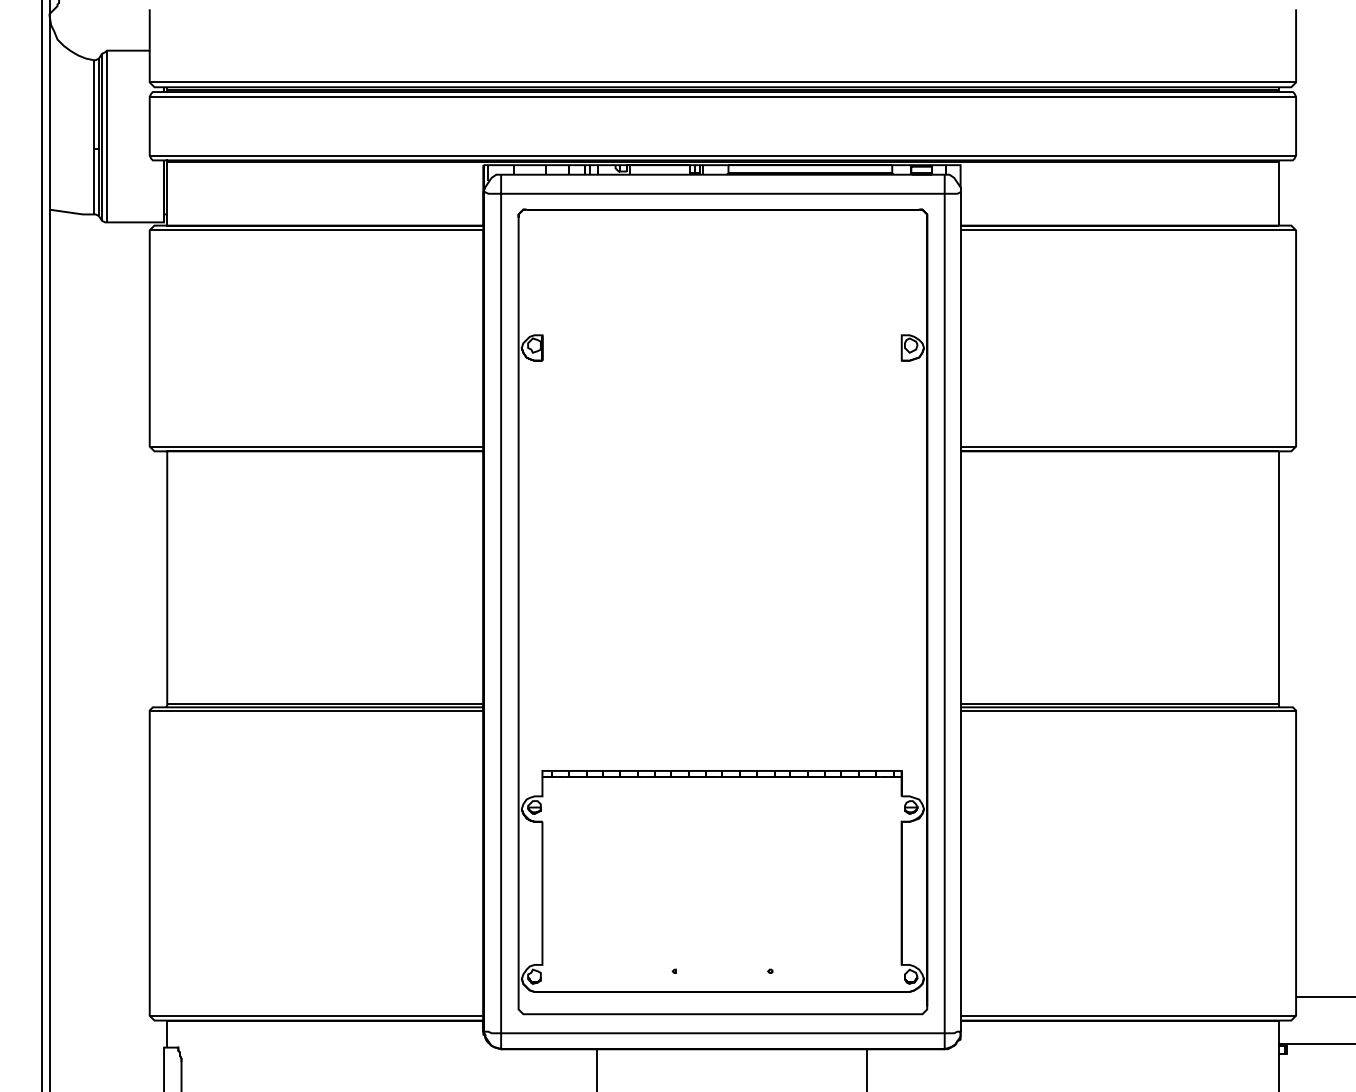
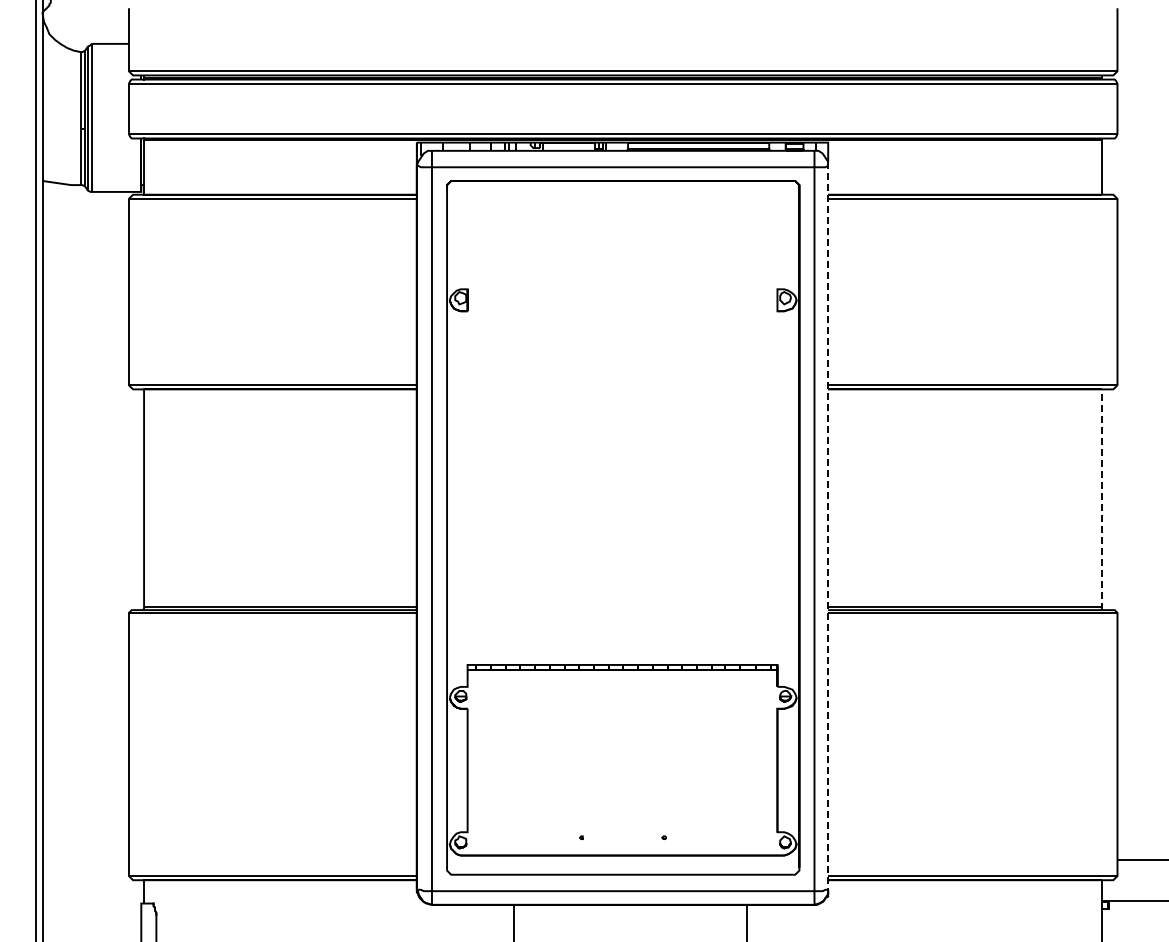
line: (1278, 581) -> (1102, 501), solid -> dashed
line: (960, 608) -> (828, 524), solid -> dashed

